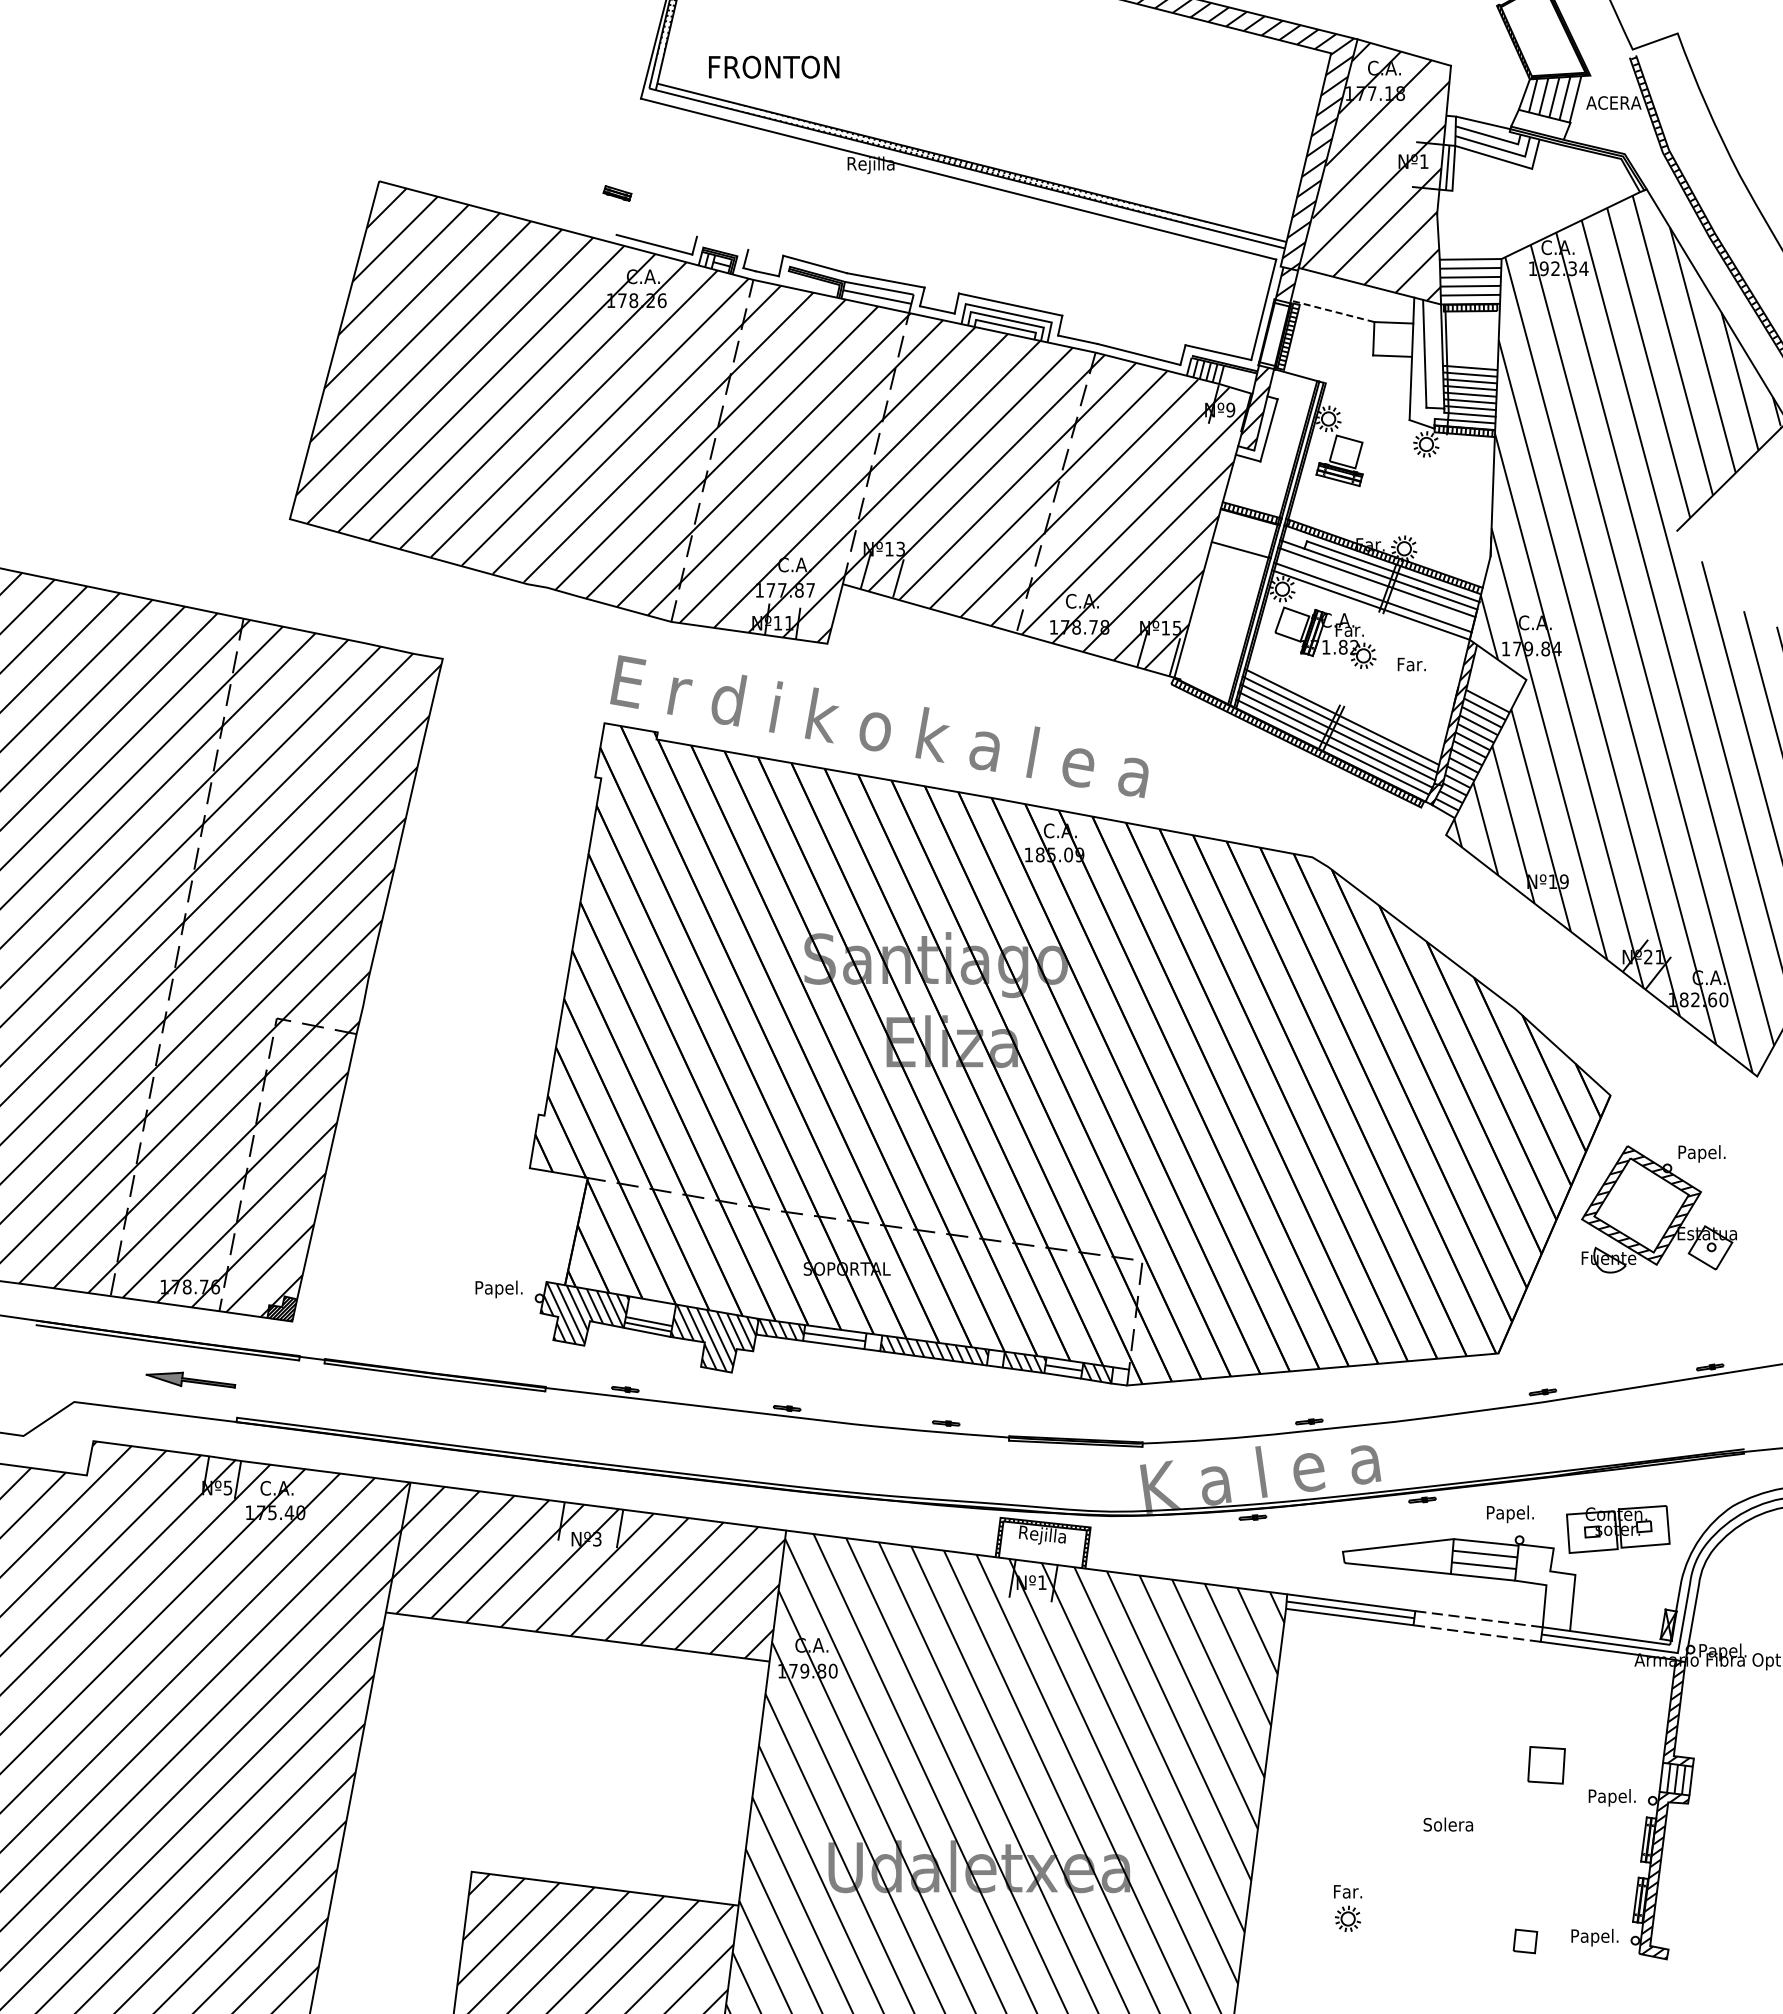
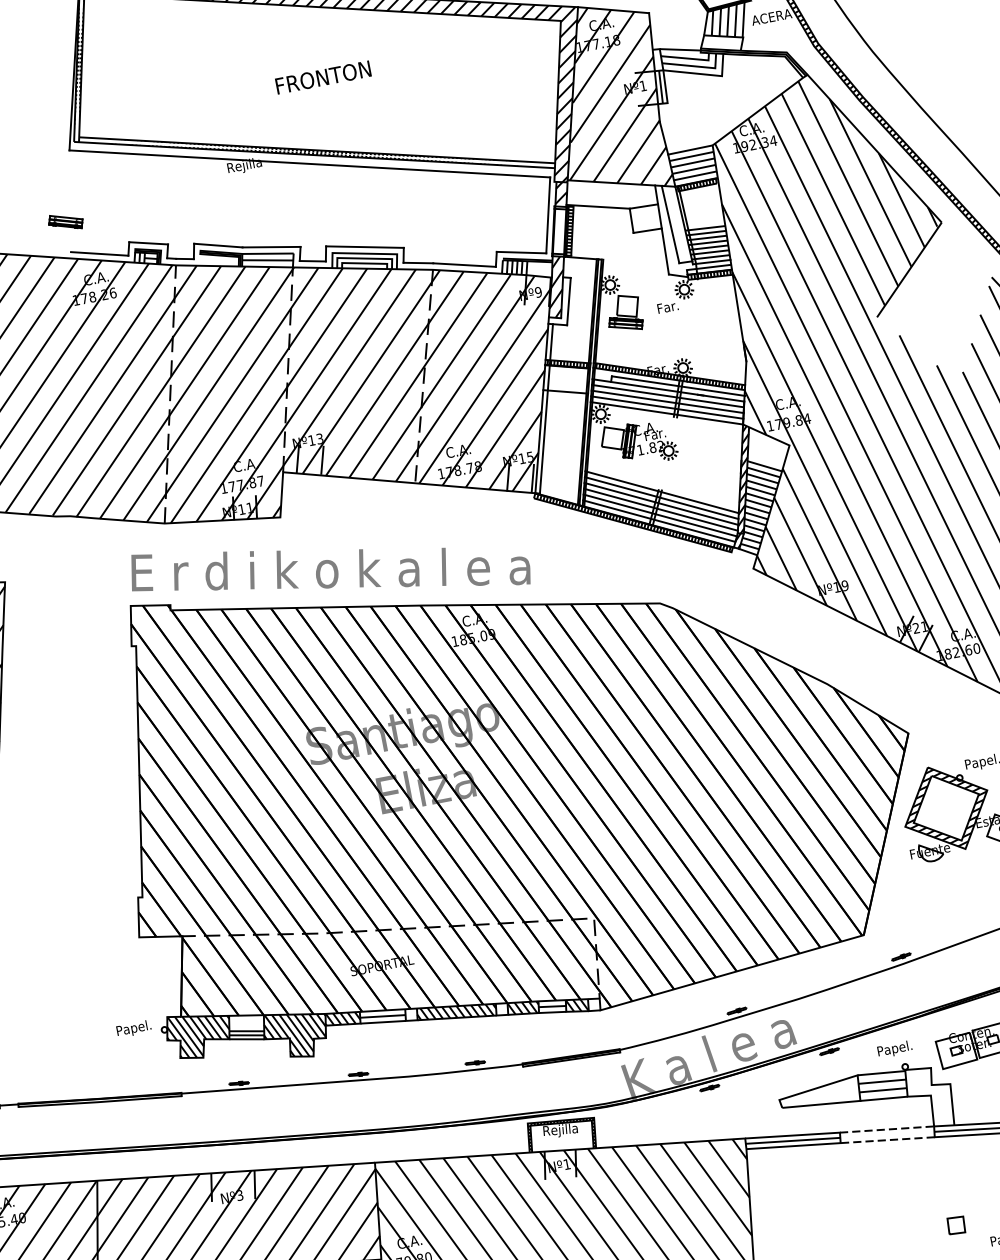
text: (774, 66) -> (323, 76), moved
part: (617, 193) -> (65, 222), size x1.67
line: (722, 242) -> (148, 242), added
line: (1332, 311) -> (598, 206), dashed -> solid
line: (1210, 567) -> (545, 408), added
line: (1374, 589) -> (667, 401), added
text: (1411, 664) -> (667, 307), moved
line: (1343, 709) -> (661, 492), added
part: (1546, 1765) -> (956, 1225), size x0.62

